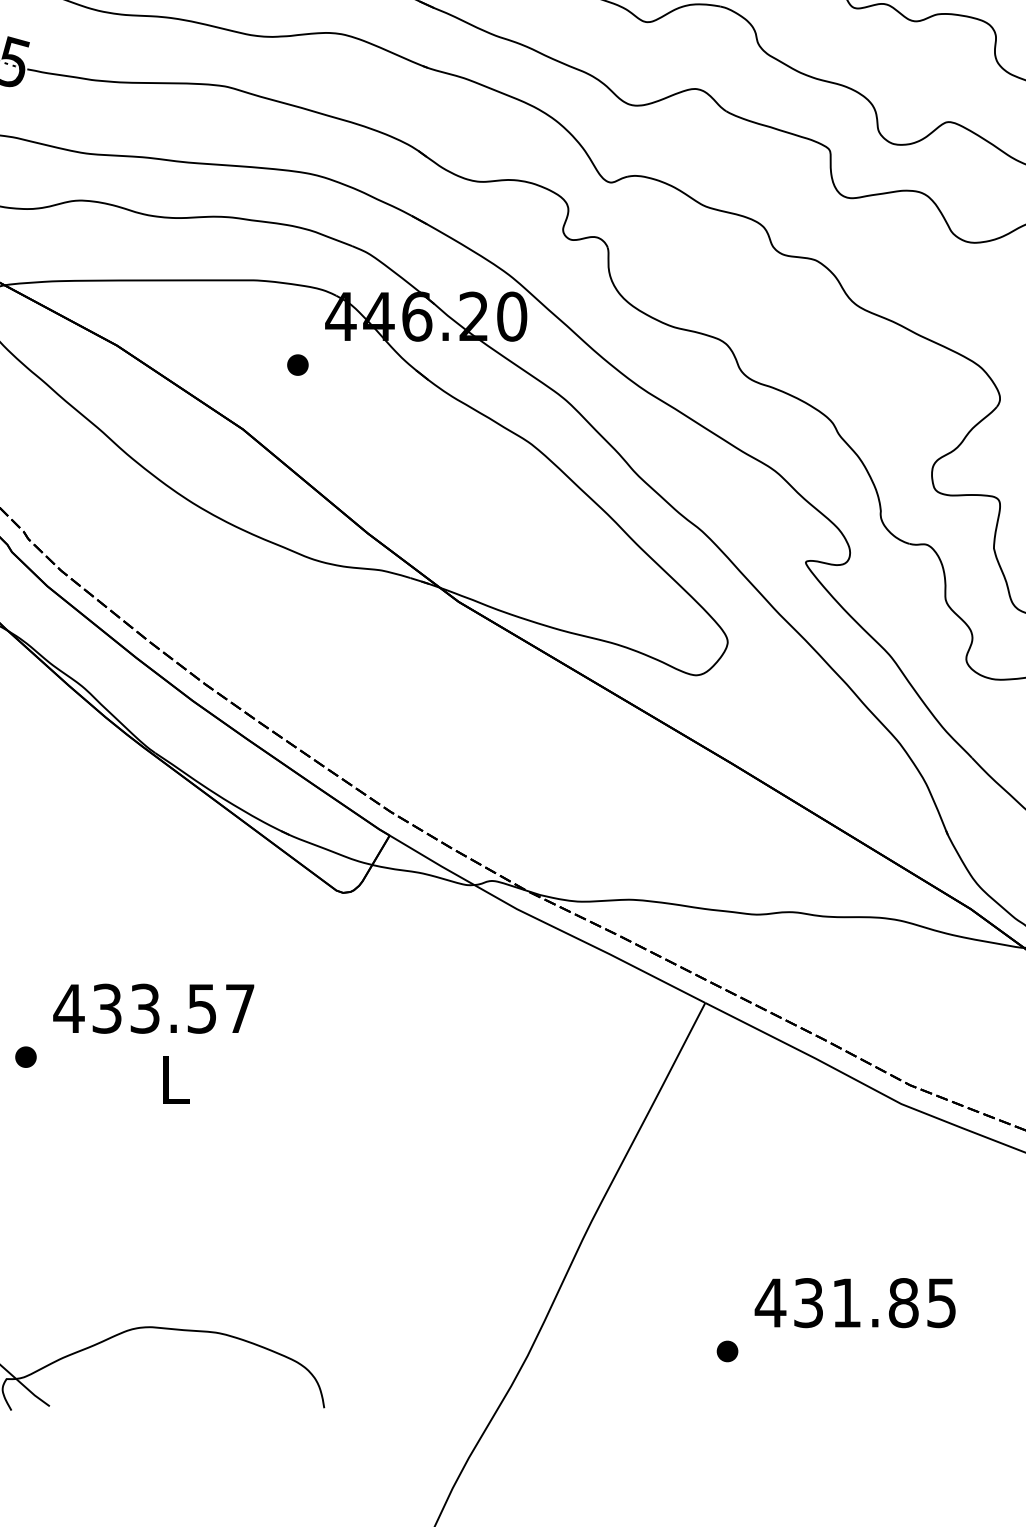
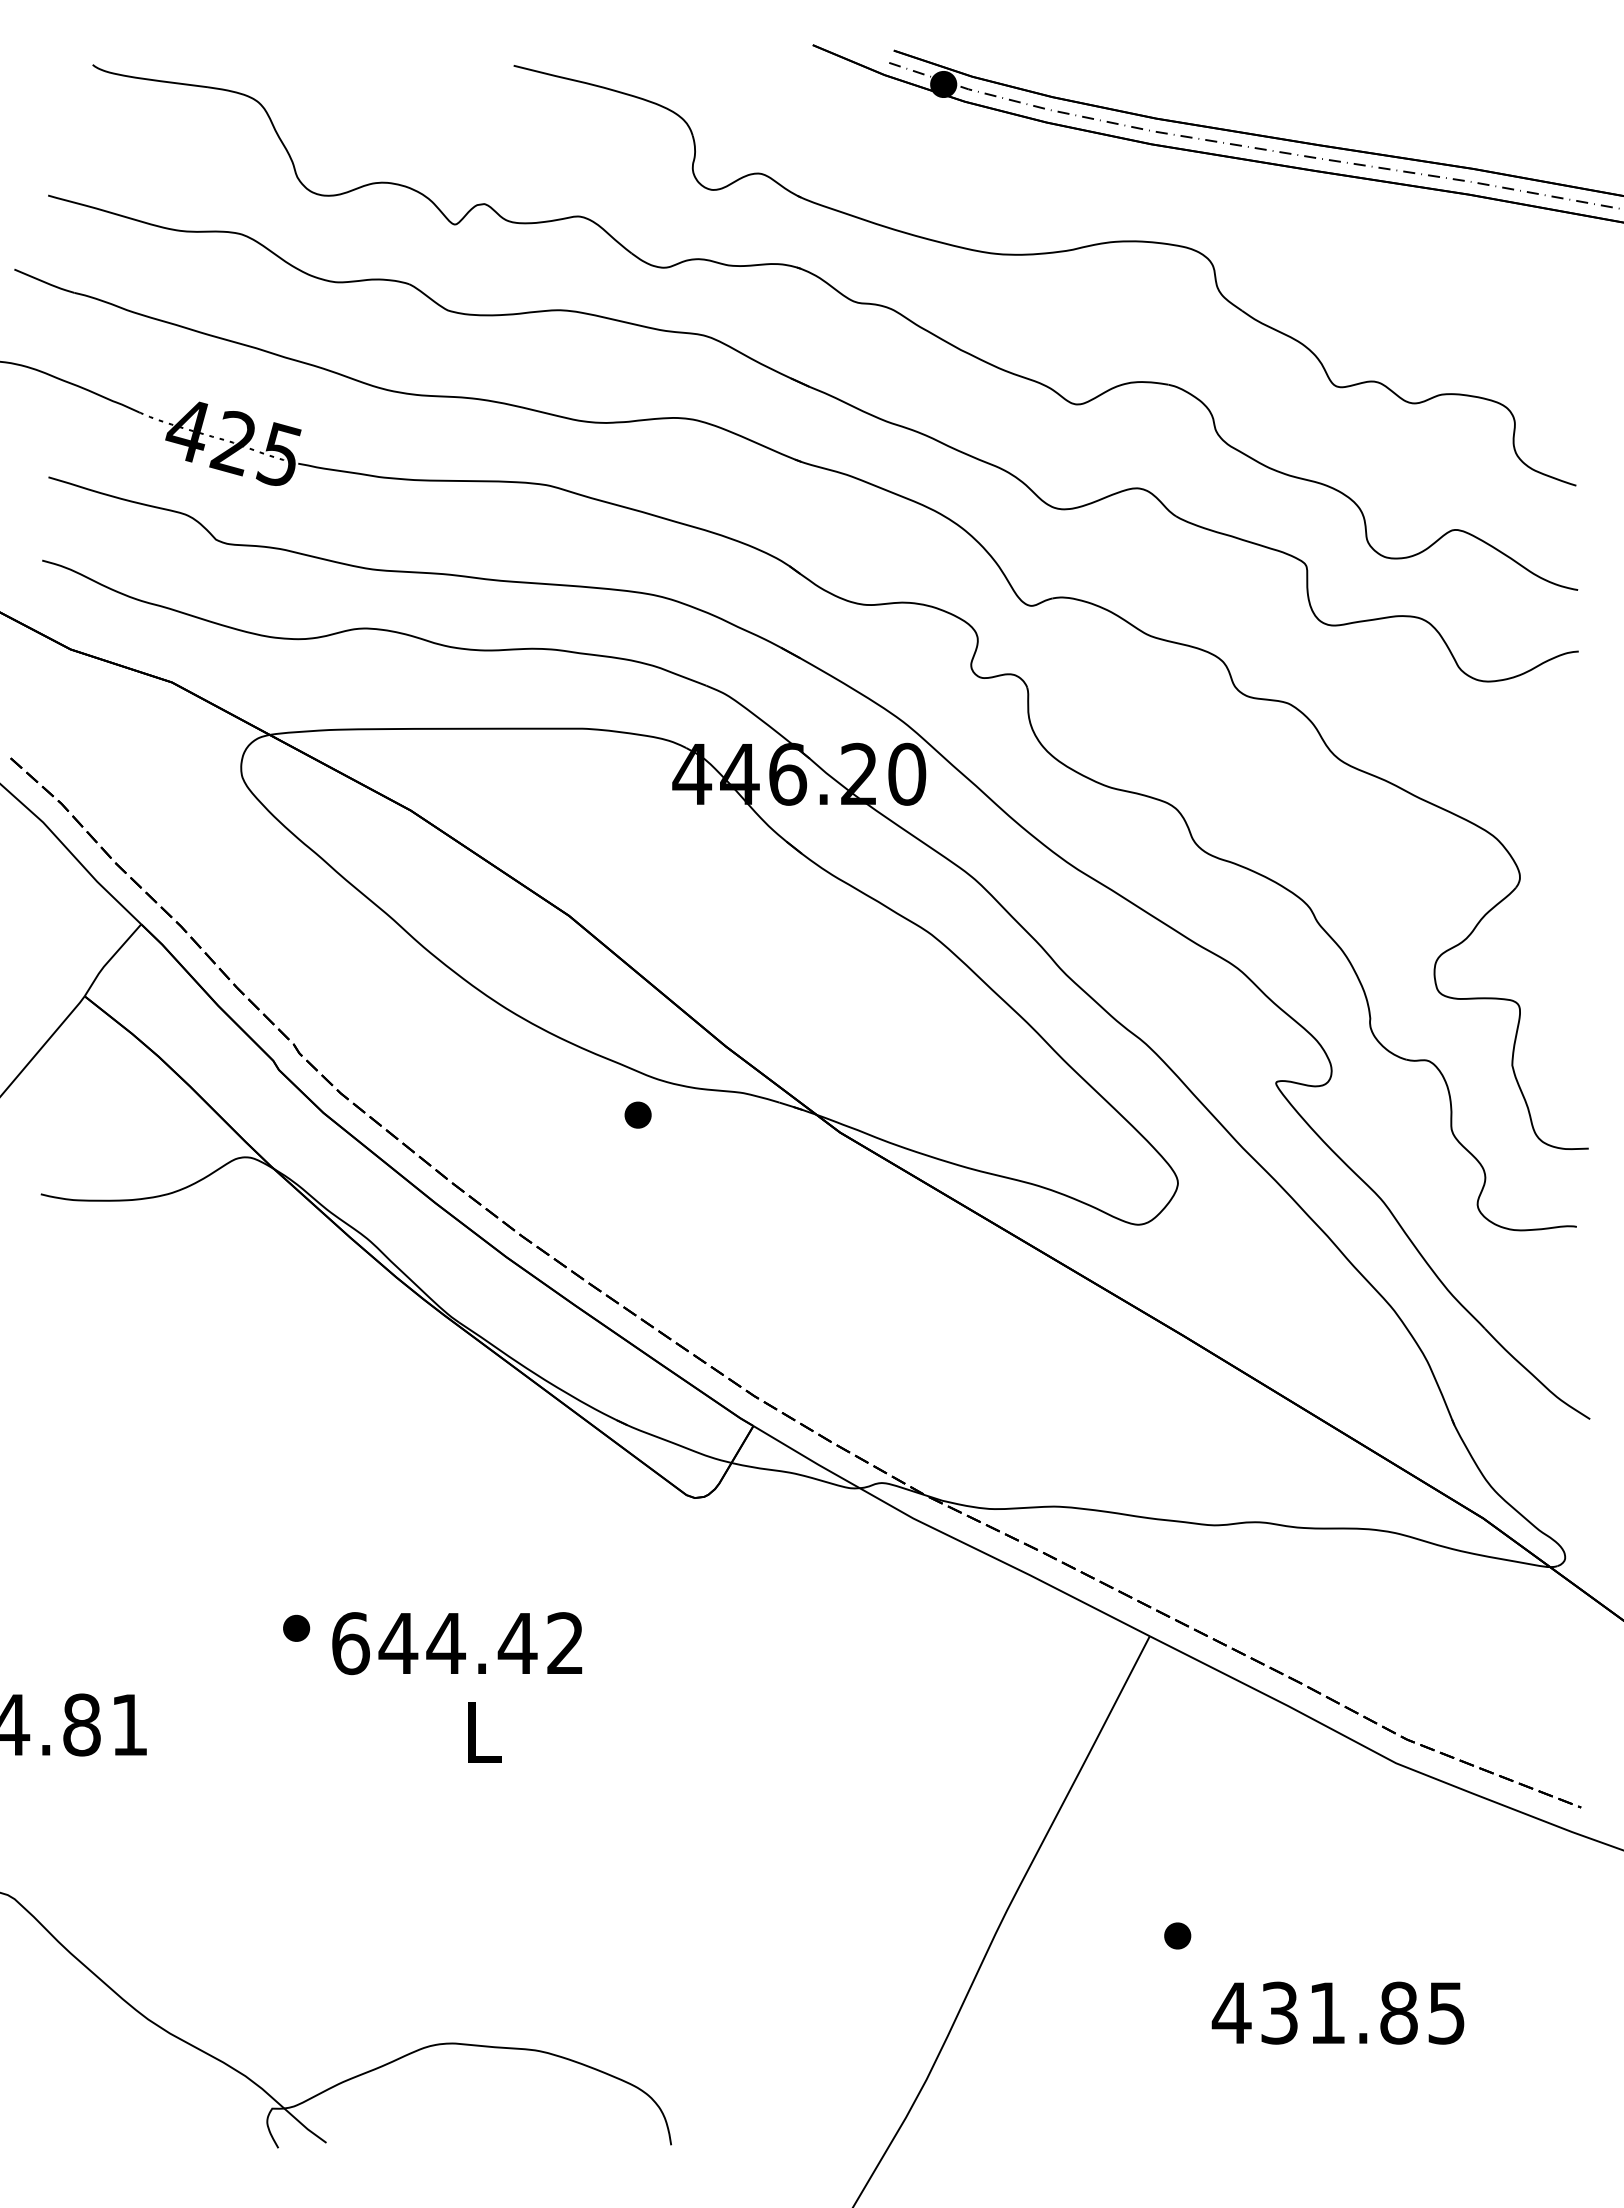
part: (297, 364) -> (637, 1114), moved
text: (153, 1008) -> (456, 1643), 433.57 -> 644.42
part: (25, 1056) -> (296, 1627), moved
part: (727, 1351) -> (1177, 1935), moved

